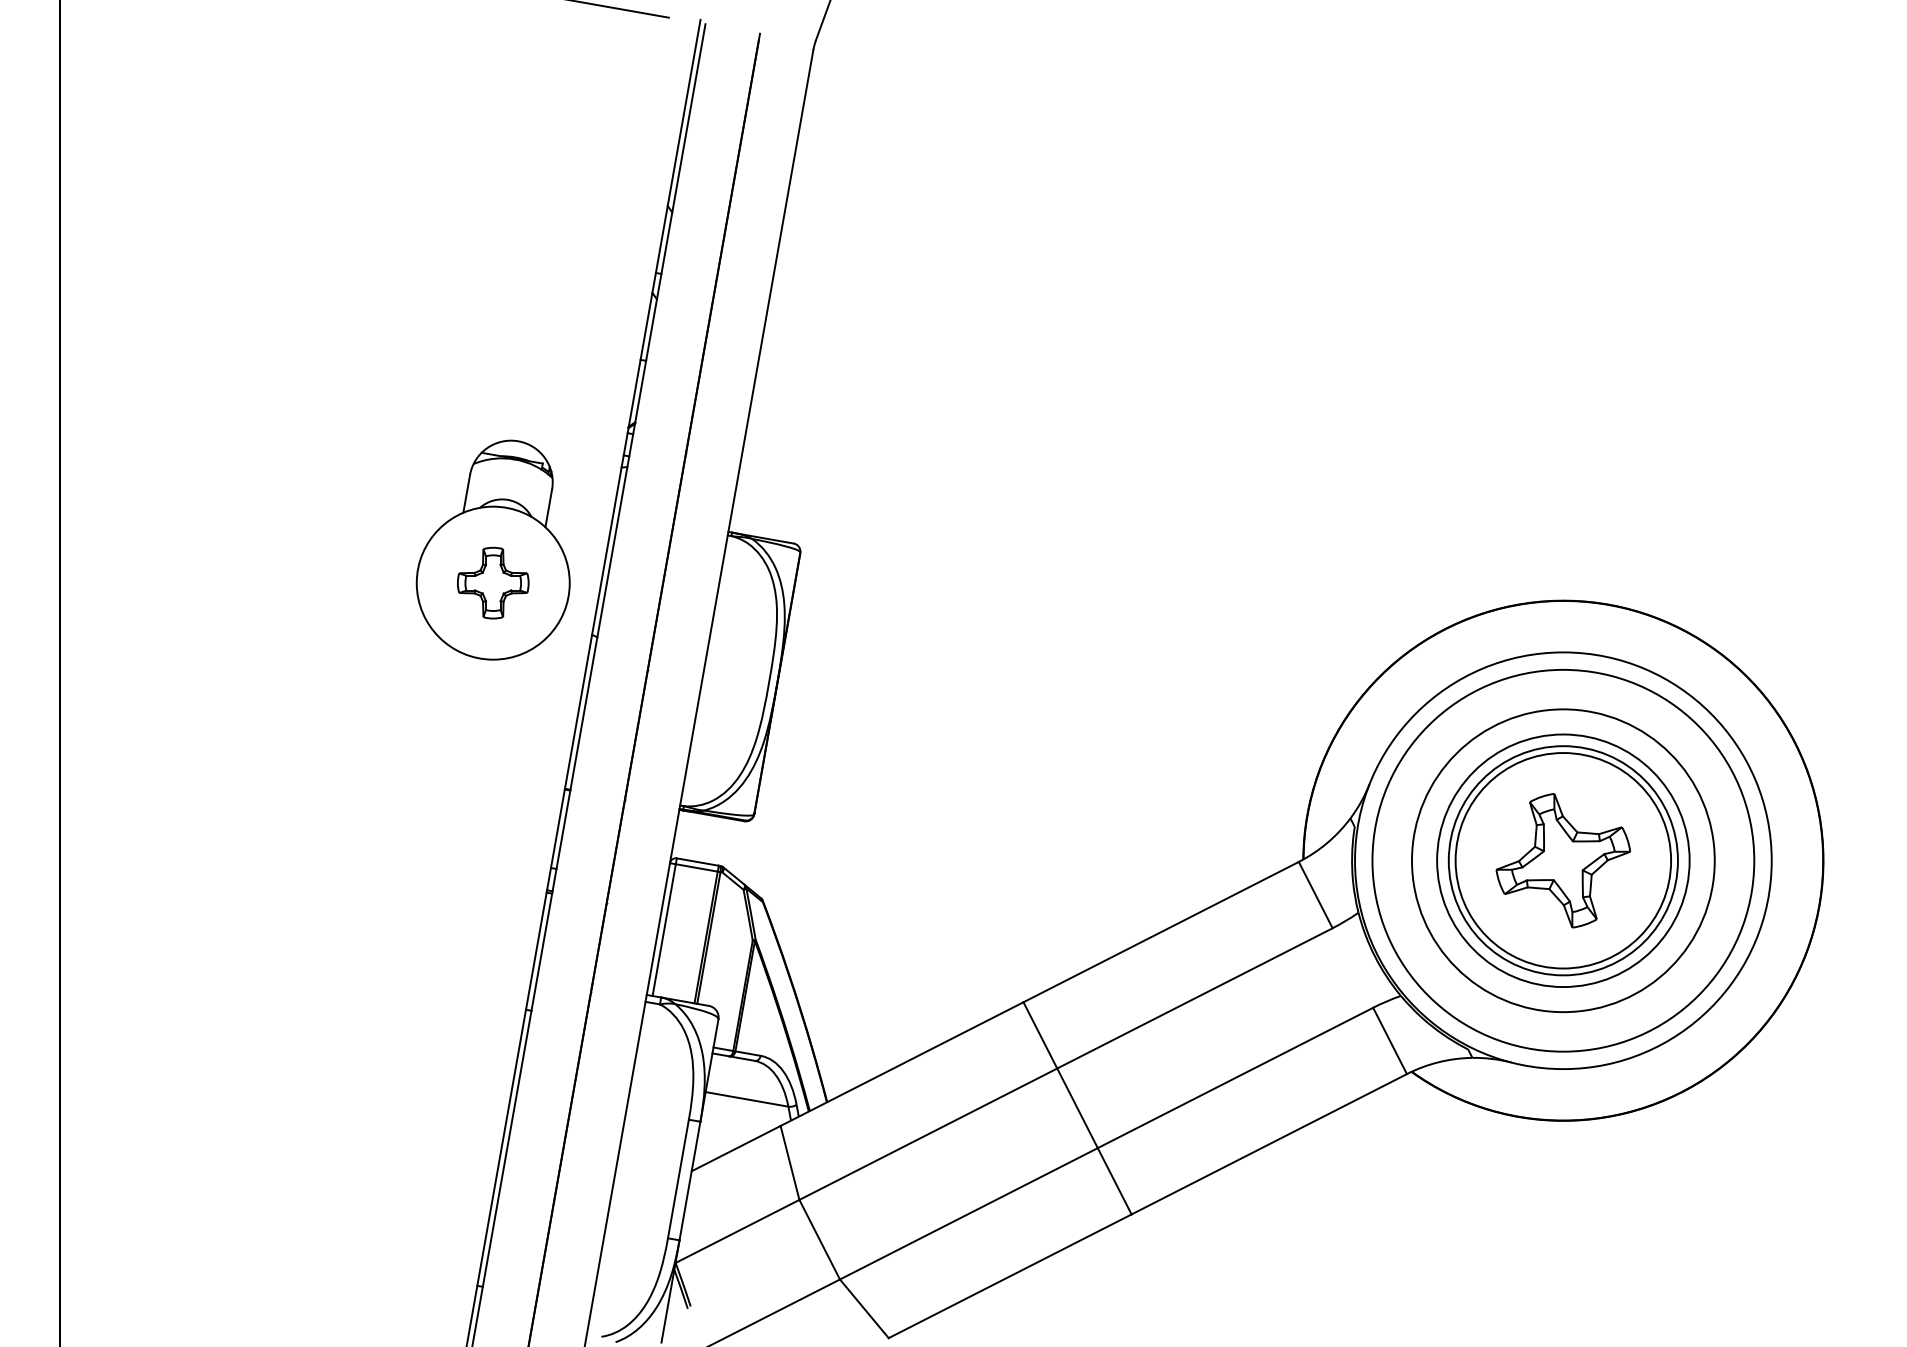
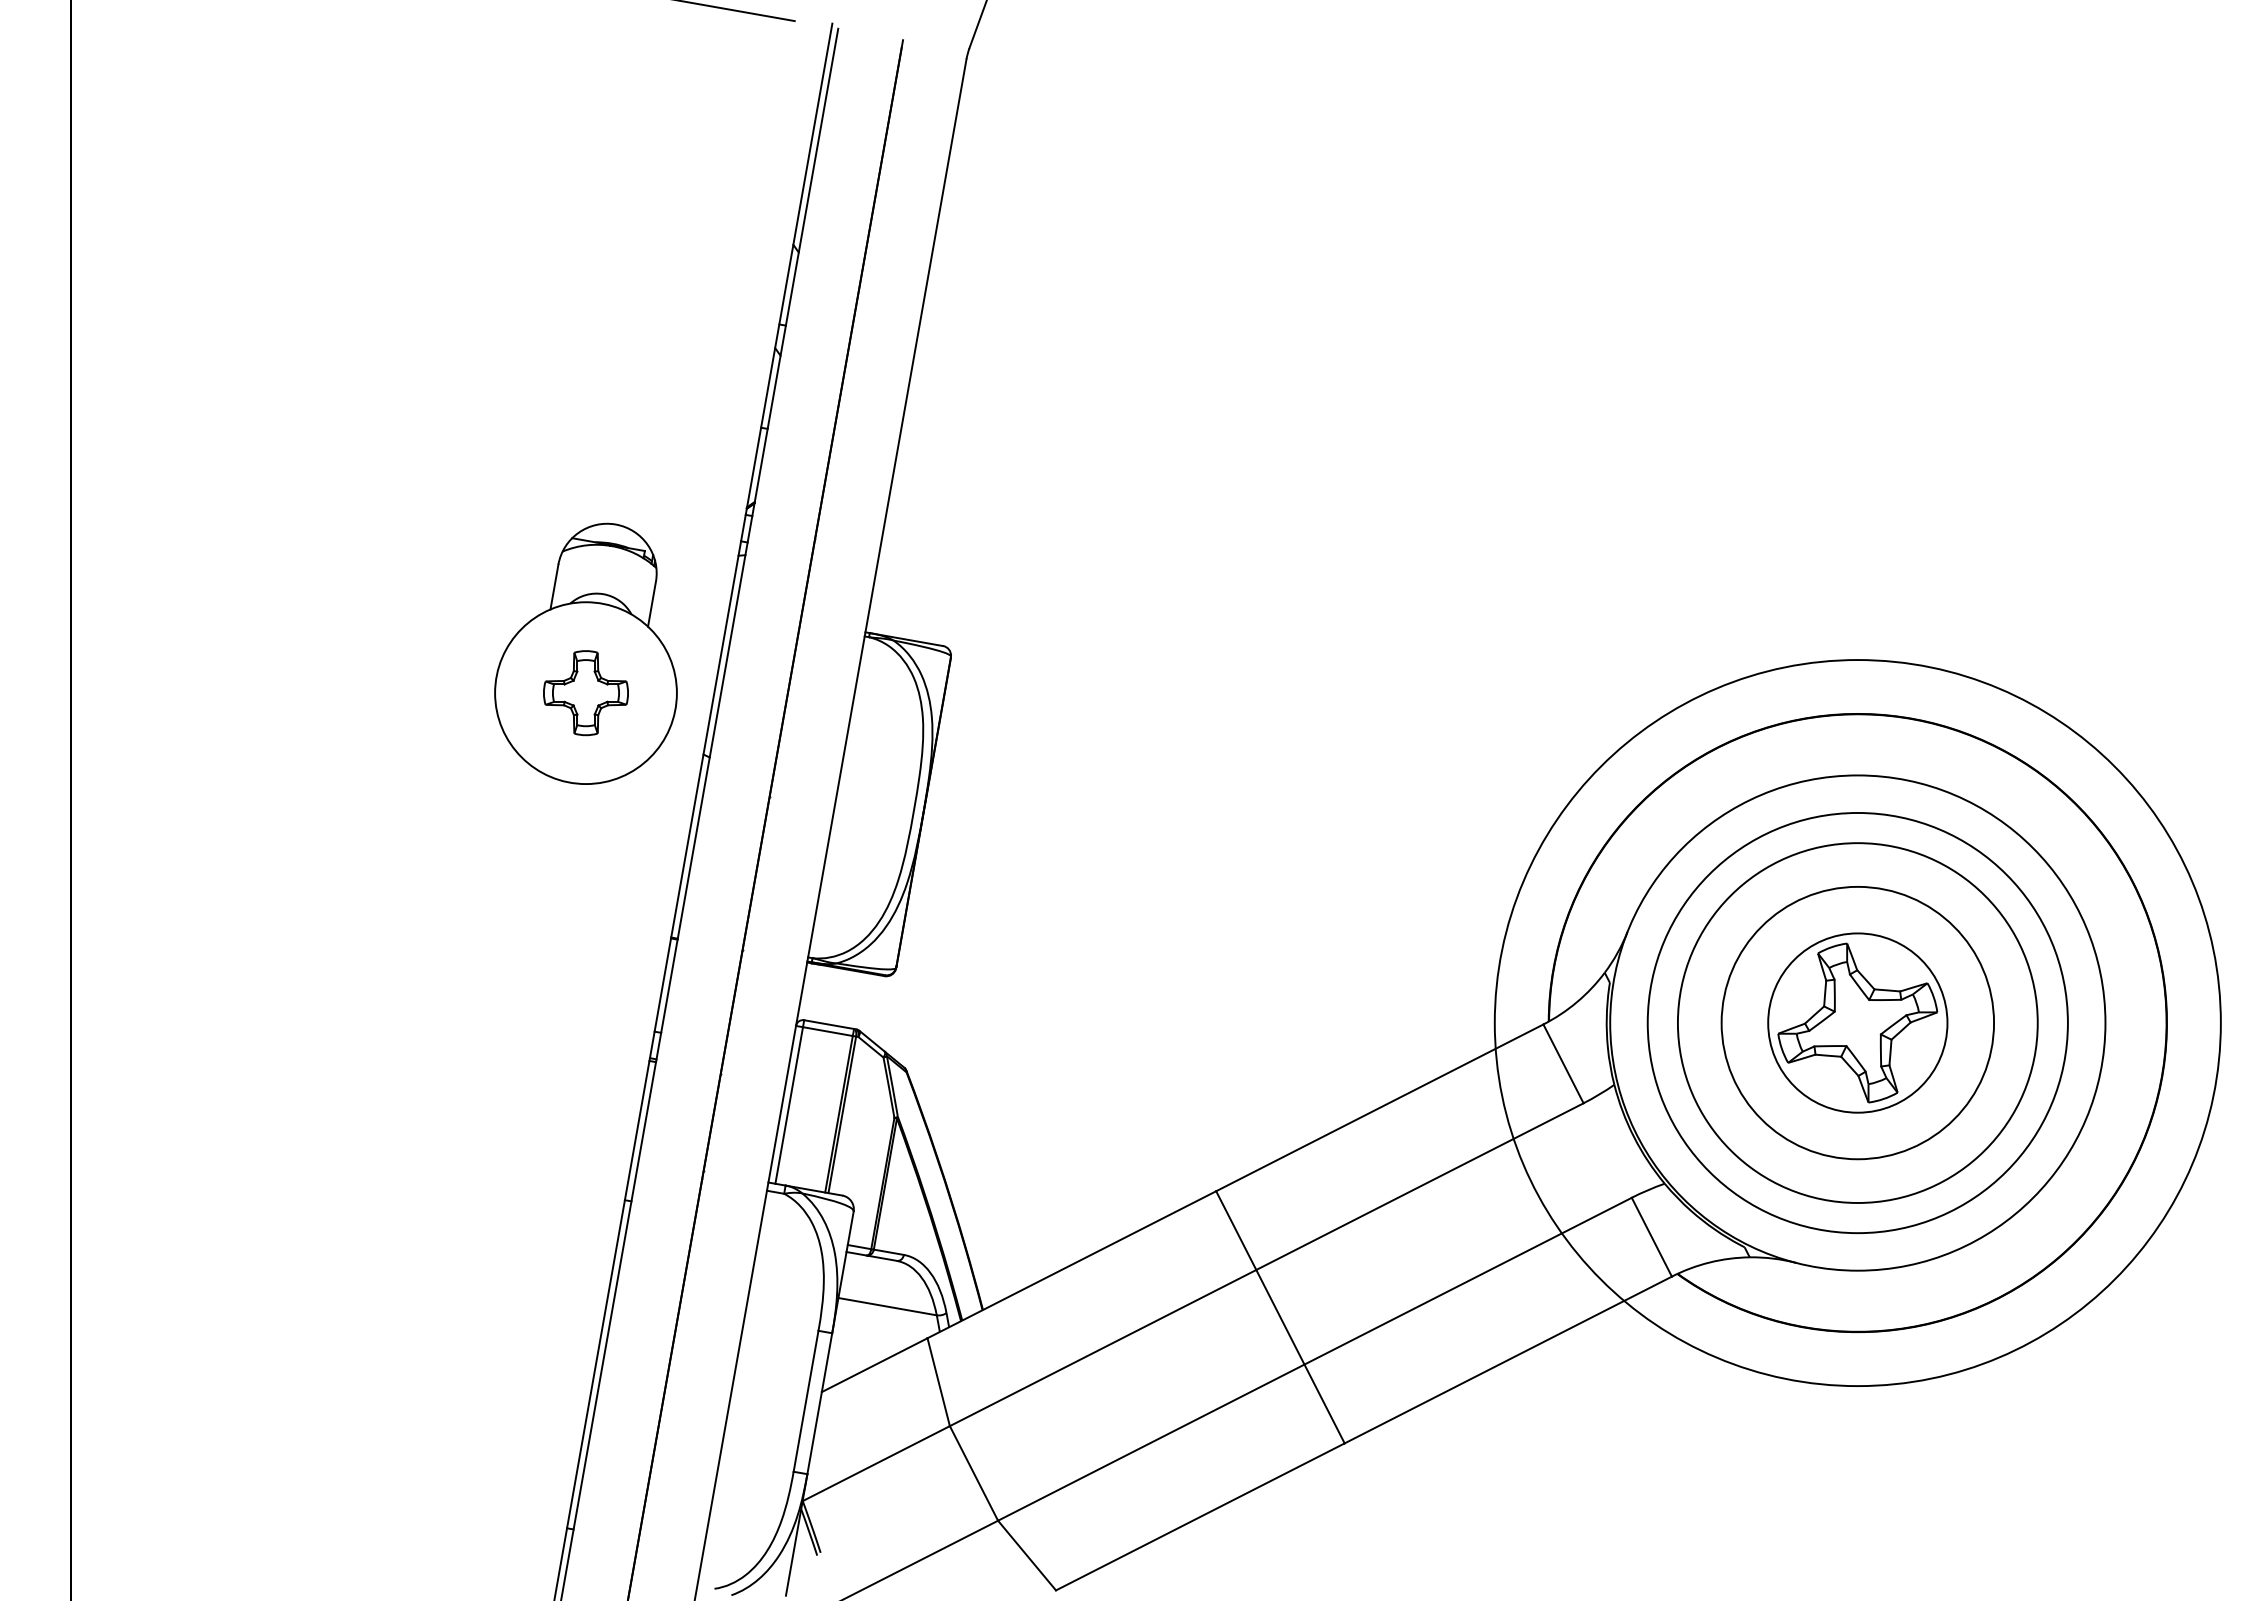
circle: (1563, 860) -> (1857, 1022), size x1.6
circle: (1563, 861) -> (1857, 1023), size x0.7
circle: (1563, 861) -> (1857, 1023), size x1.4

